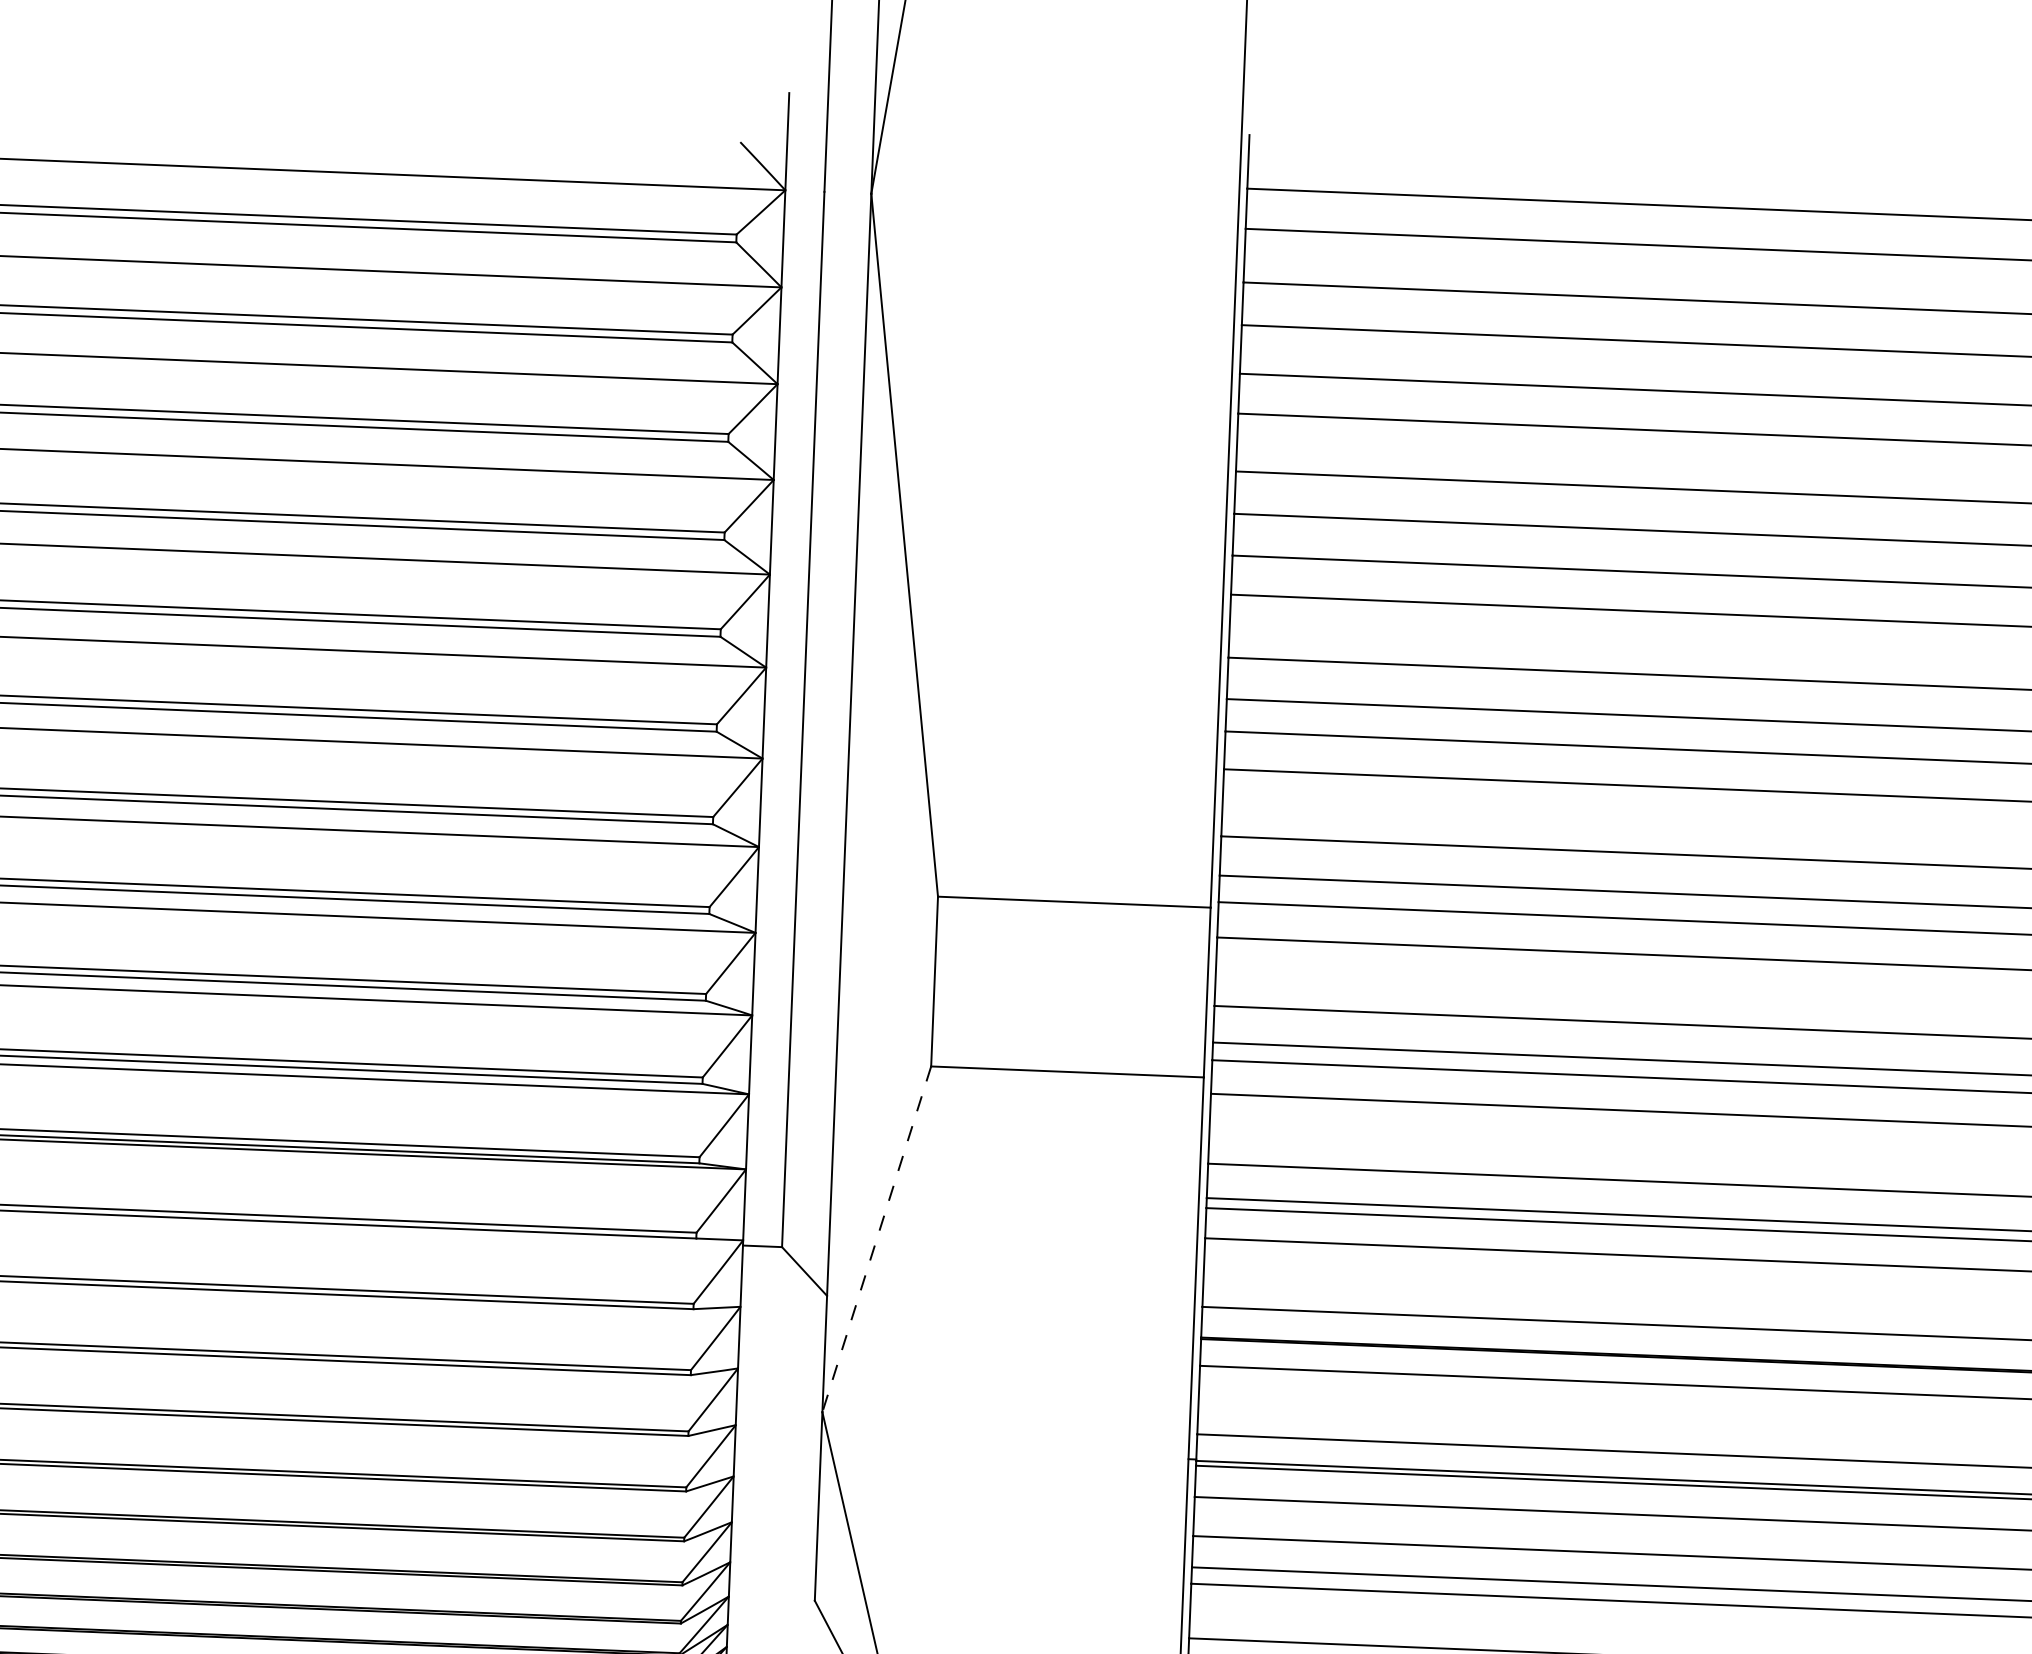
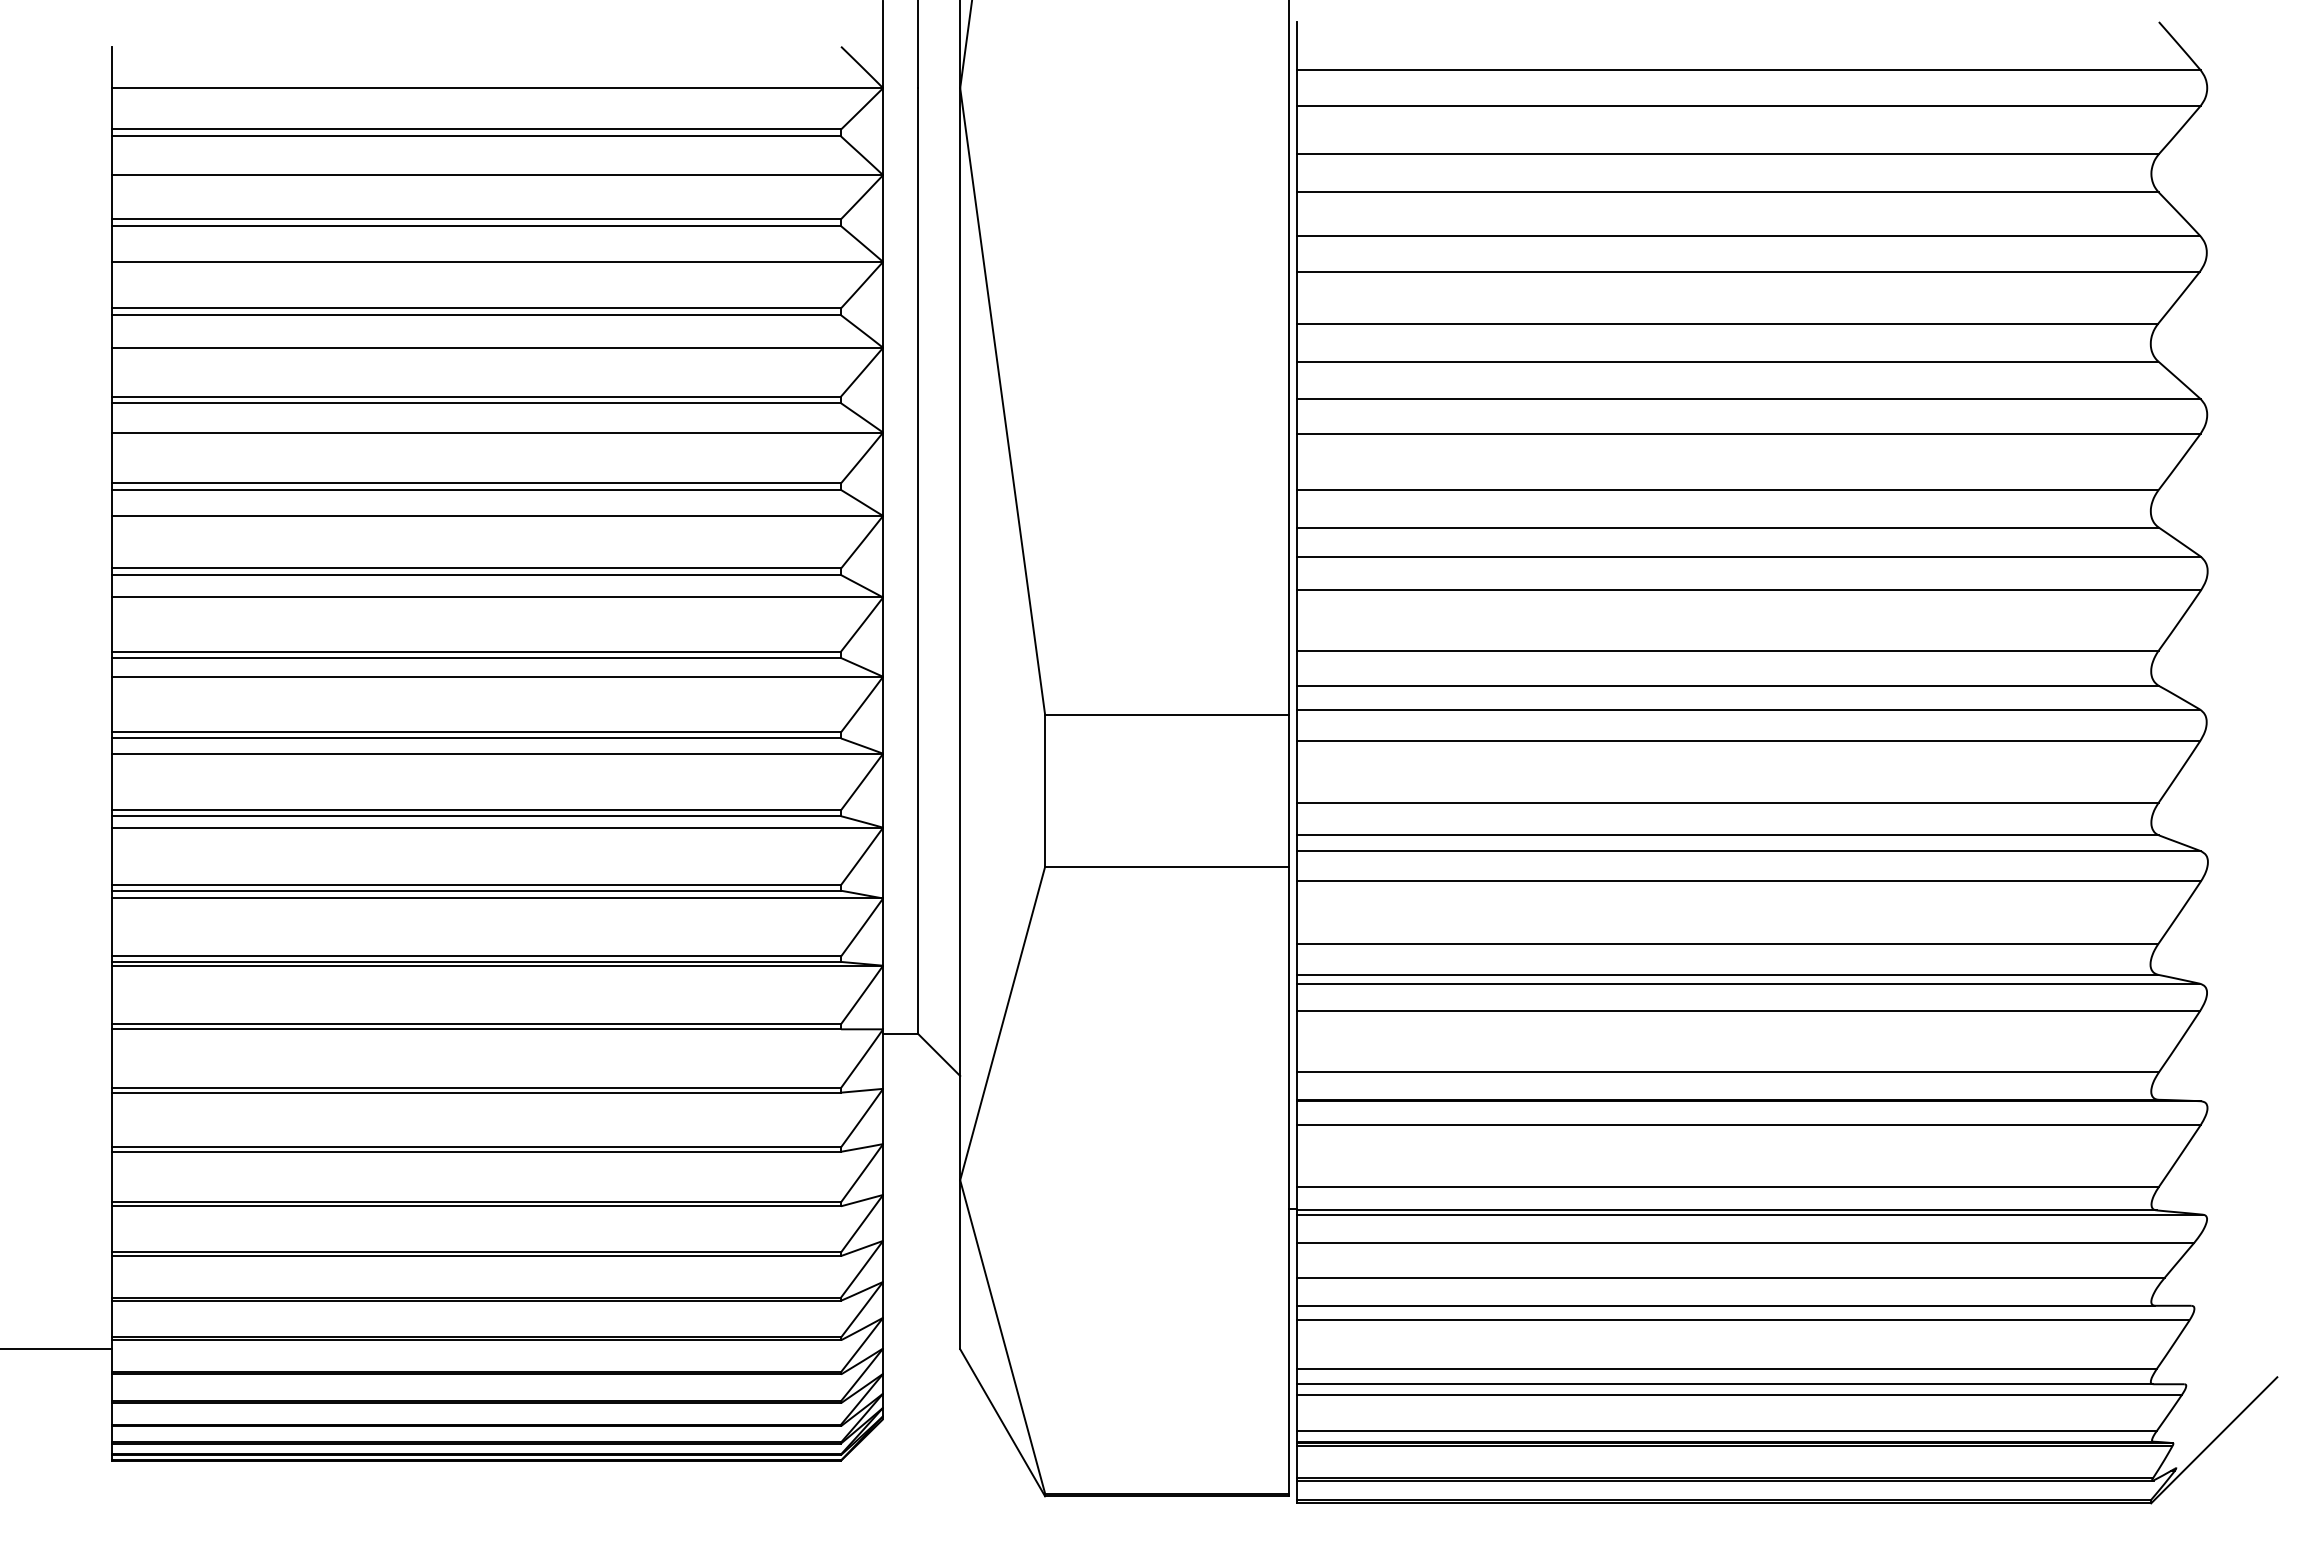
line: (876, 1240) -> (1002, 1024), dashed -> solid

